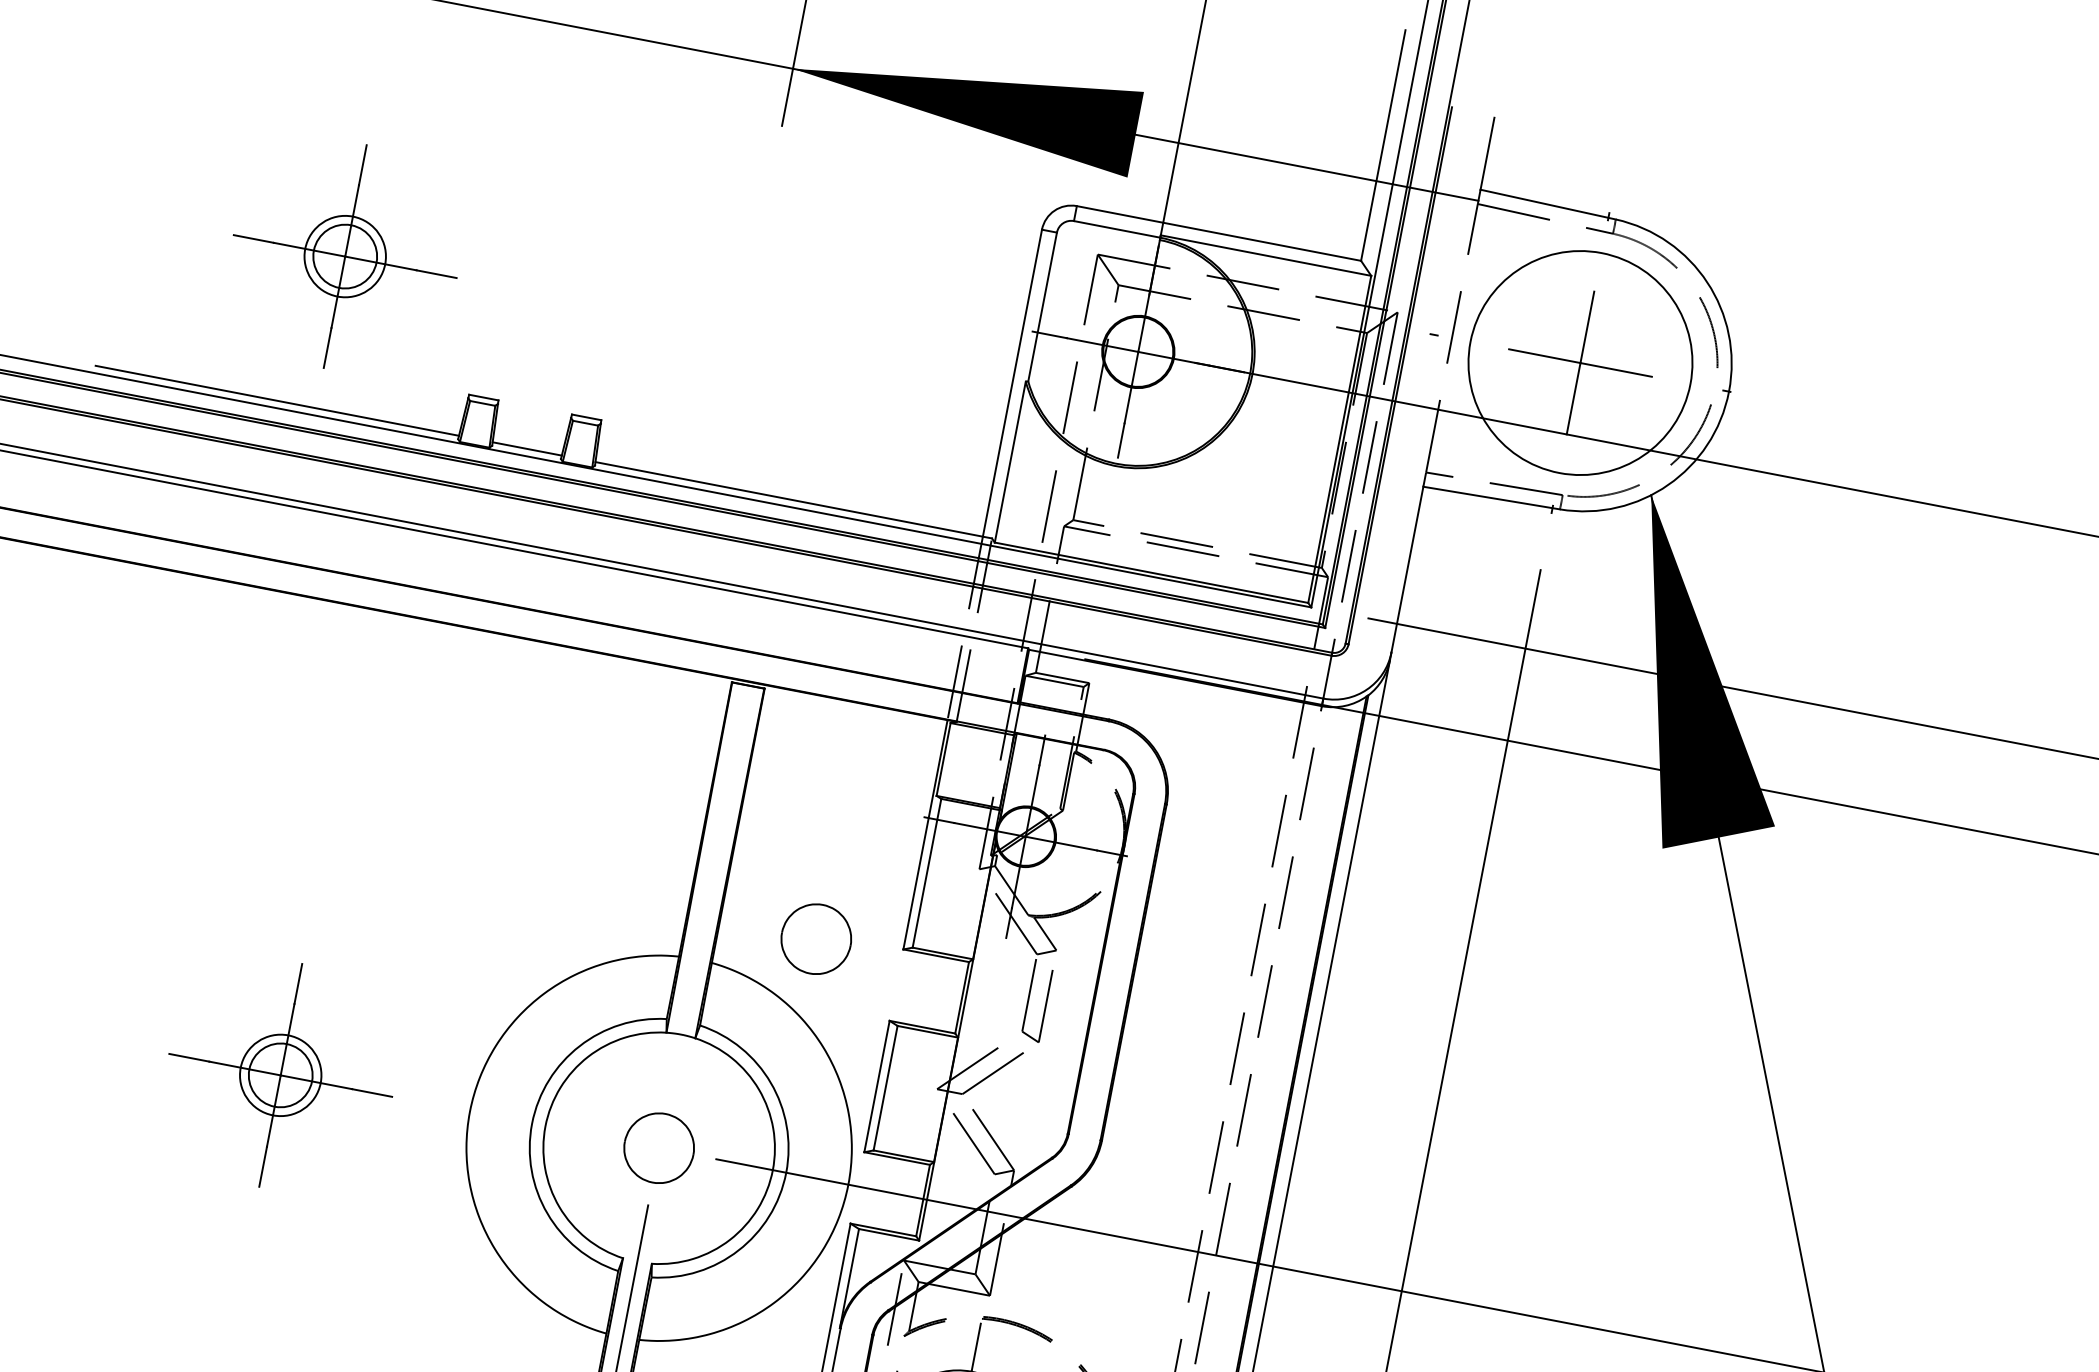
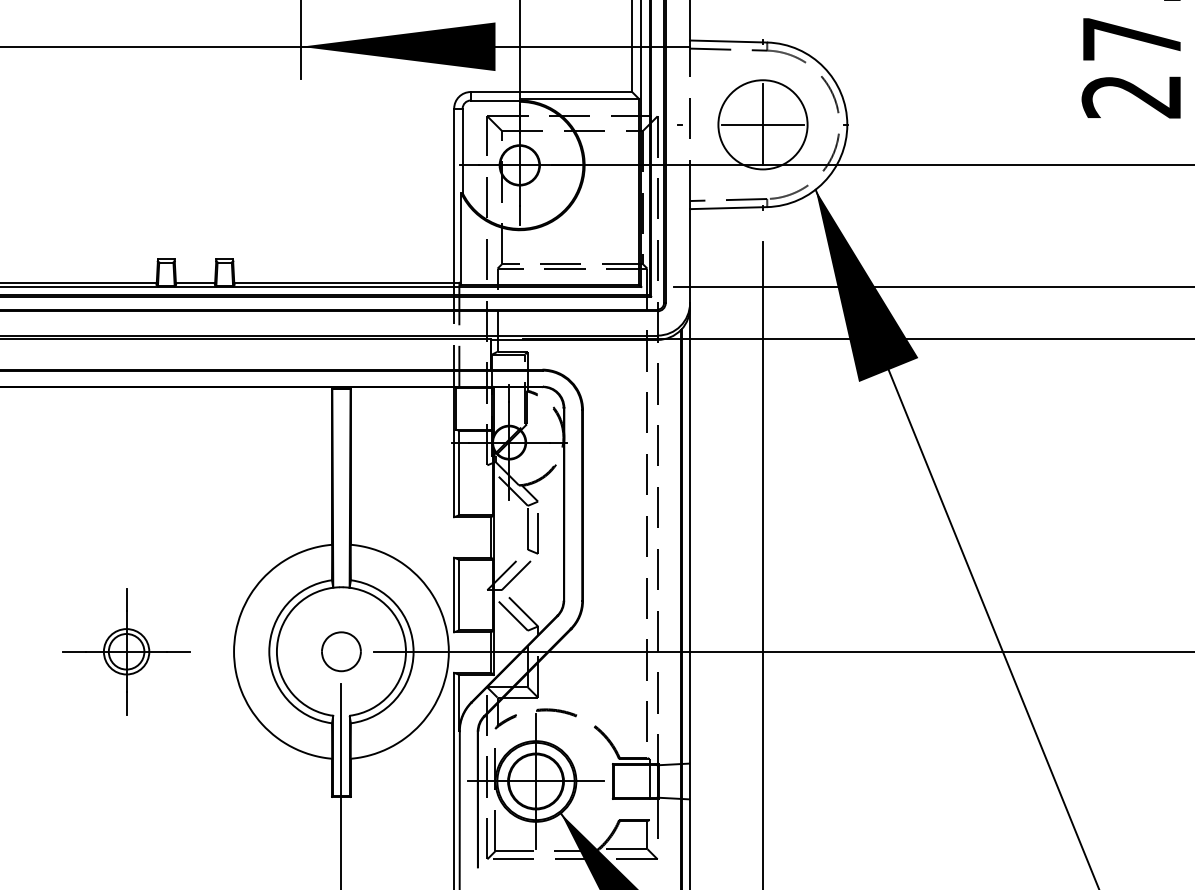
part: (345, 256) -> (75, 196), removed
circle: (1579, 362) -> (762, 124), size x0.71
part: (816, 938) -> (405, 520), removed

